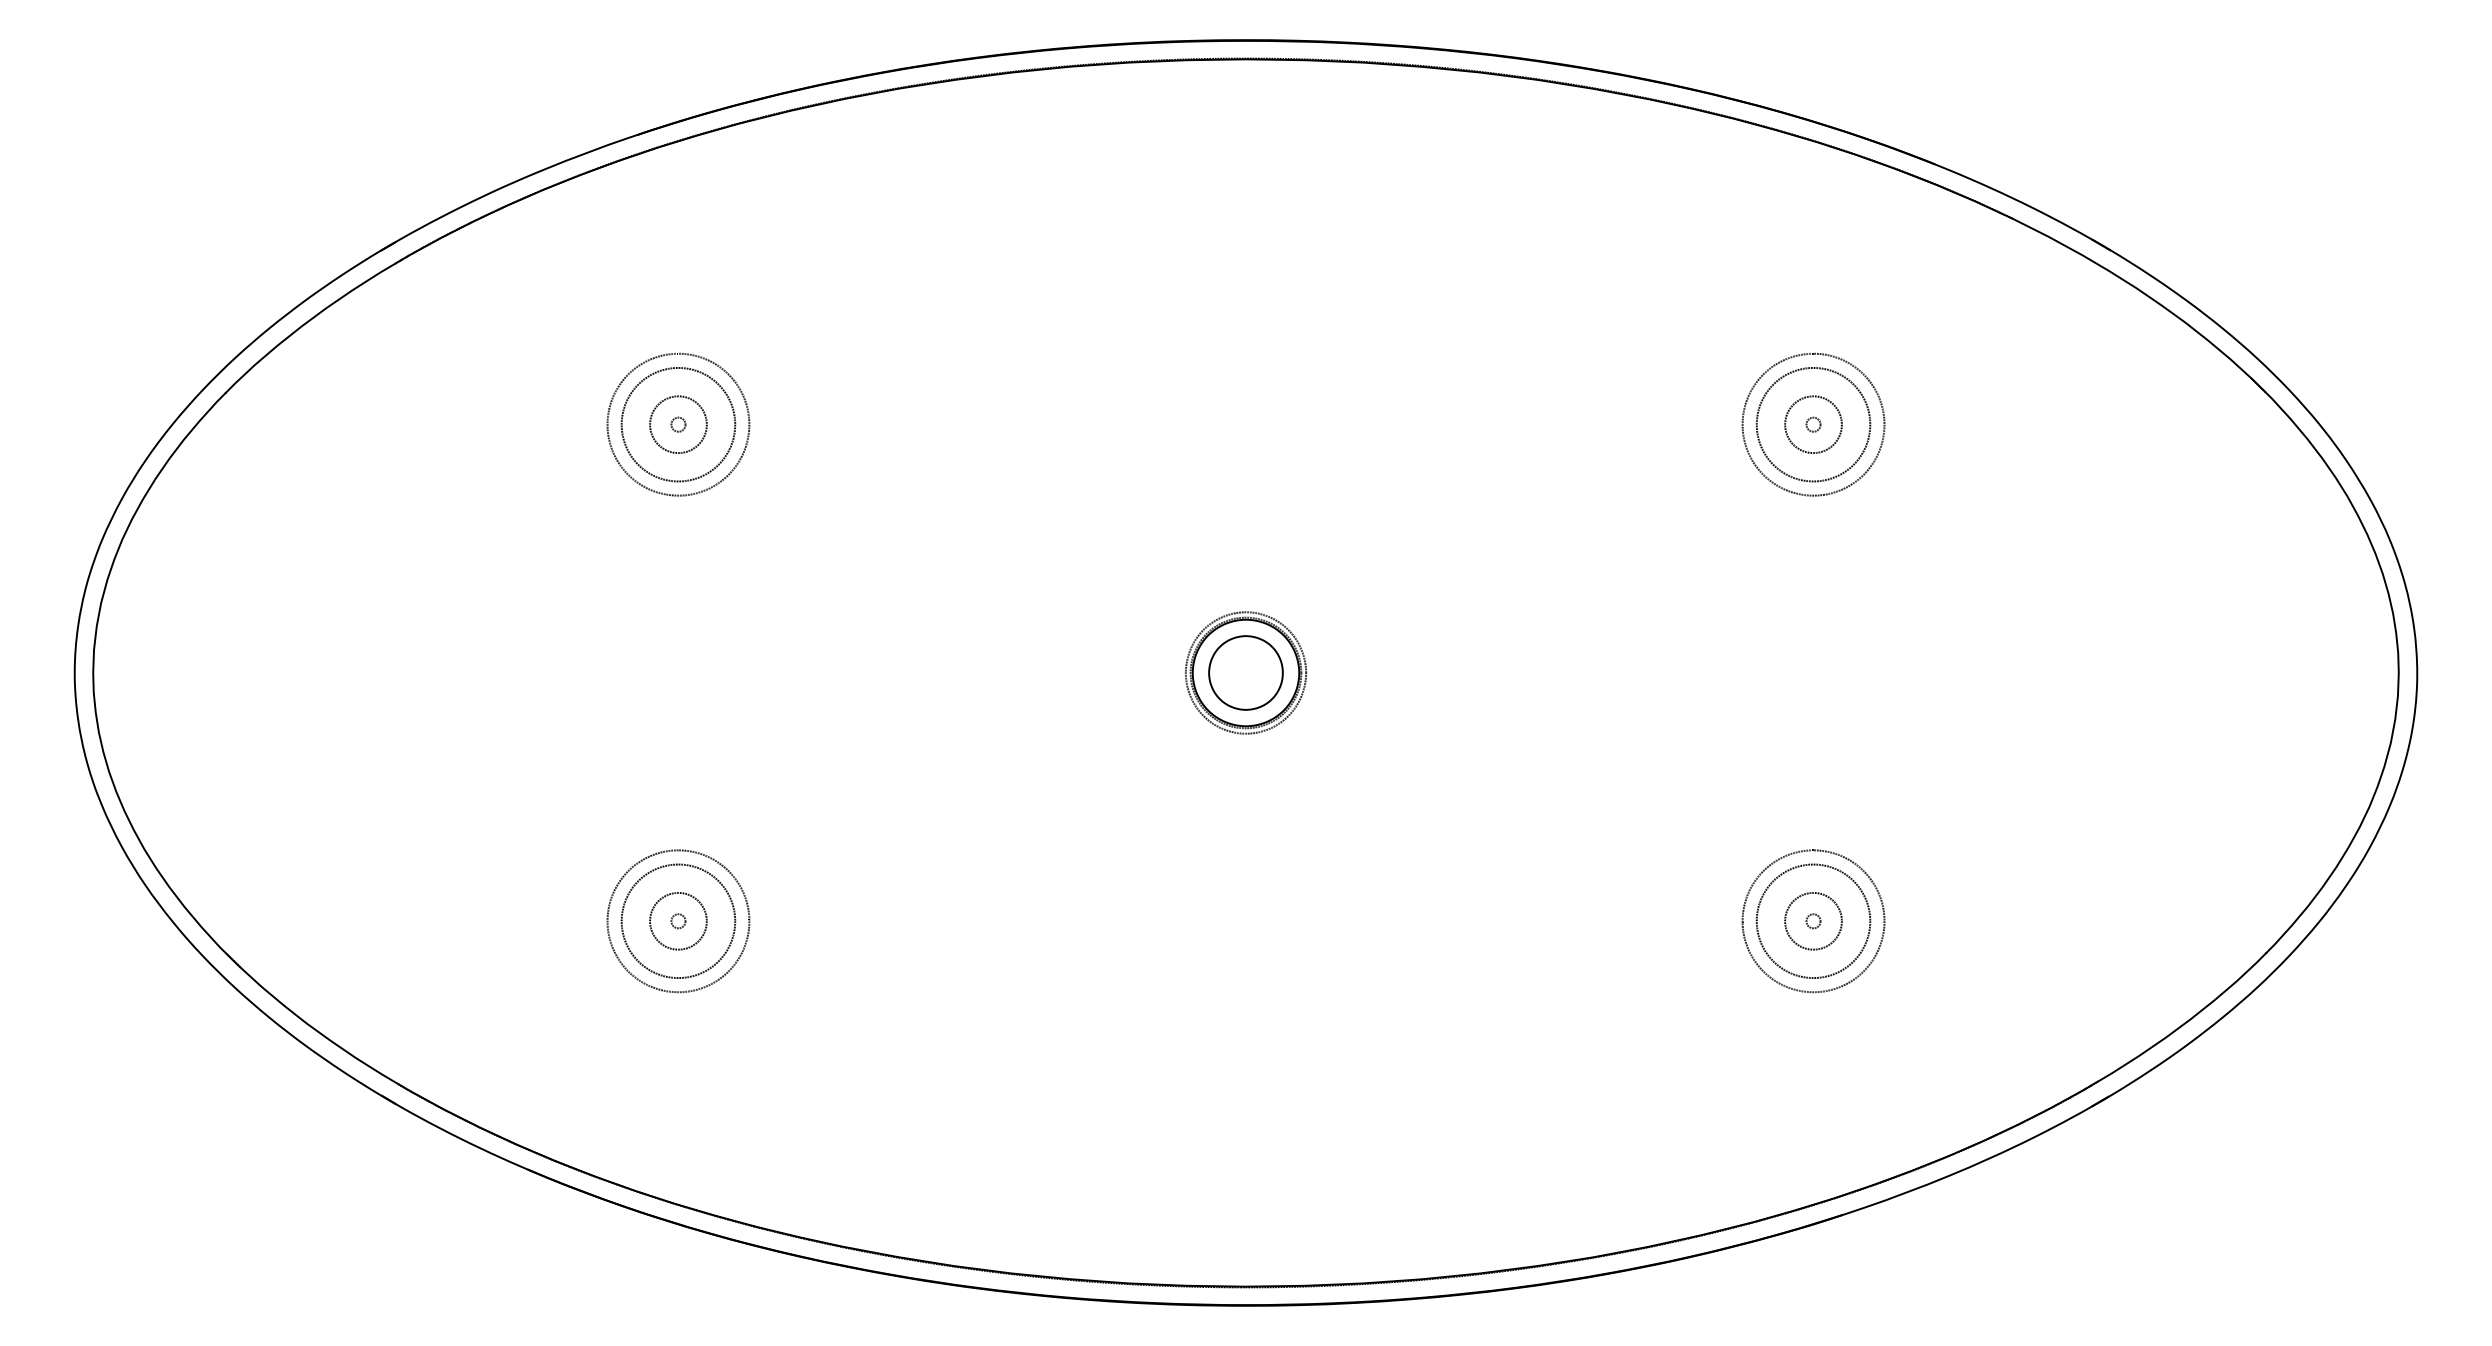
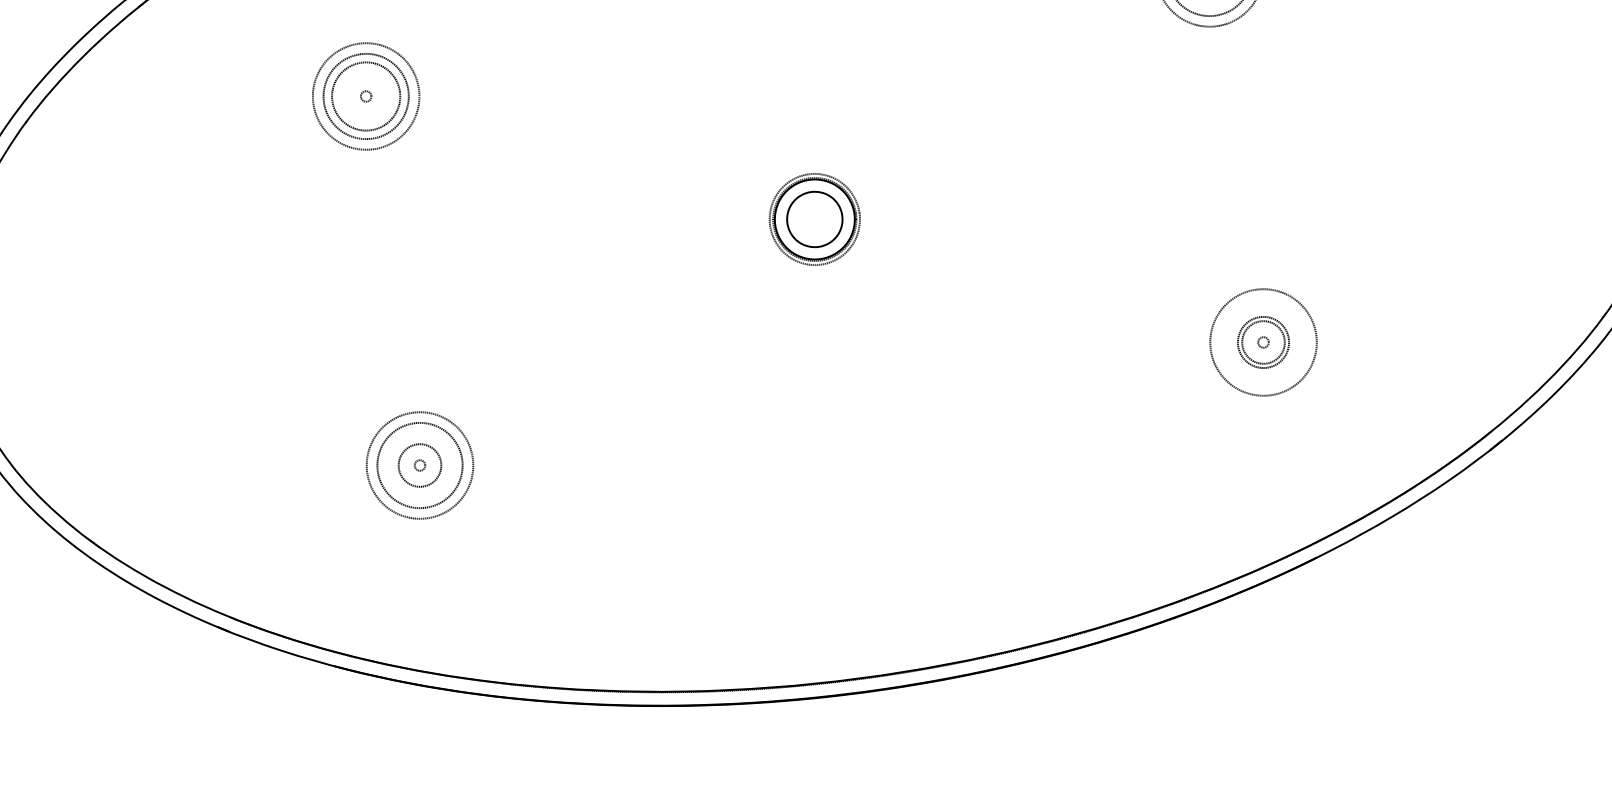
circle: (678, 424) -> (366, 96), size x1.6
circle: (1813, 921) -> (1263, 342), size x0.6

